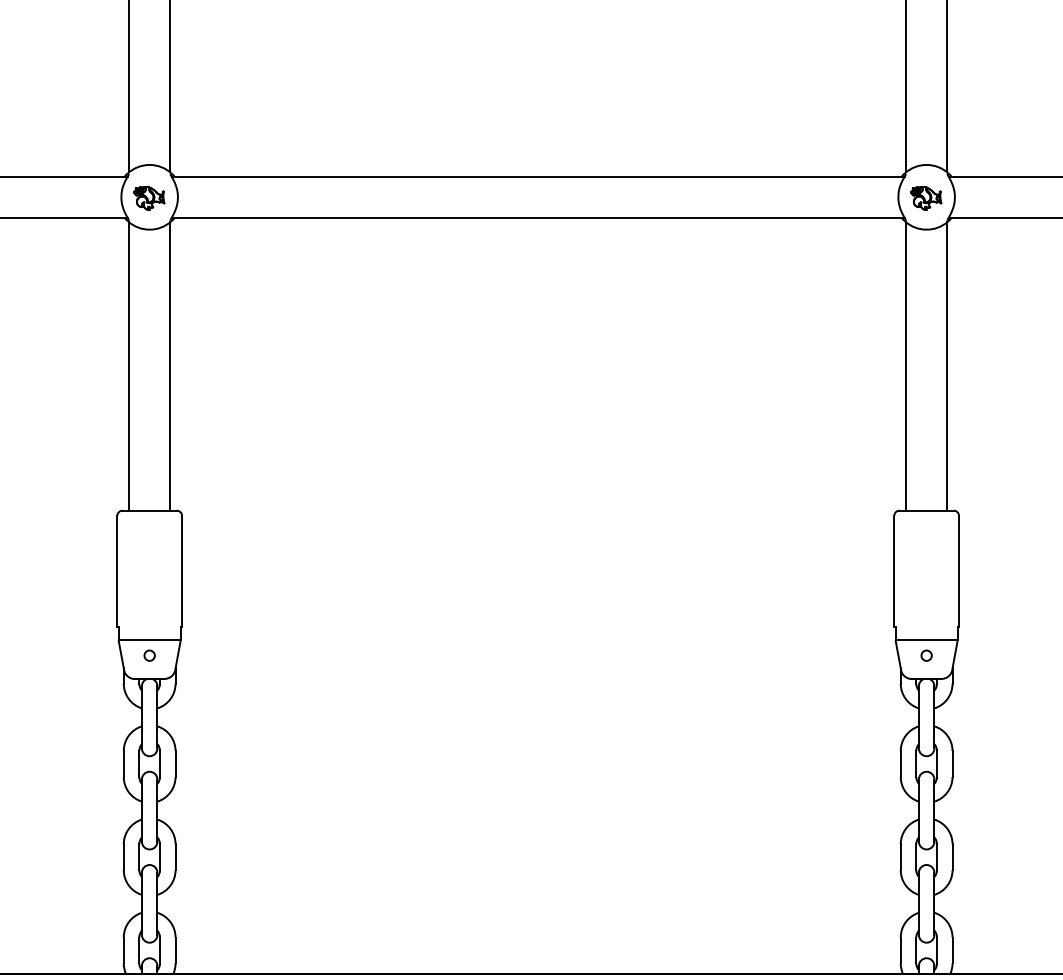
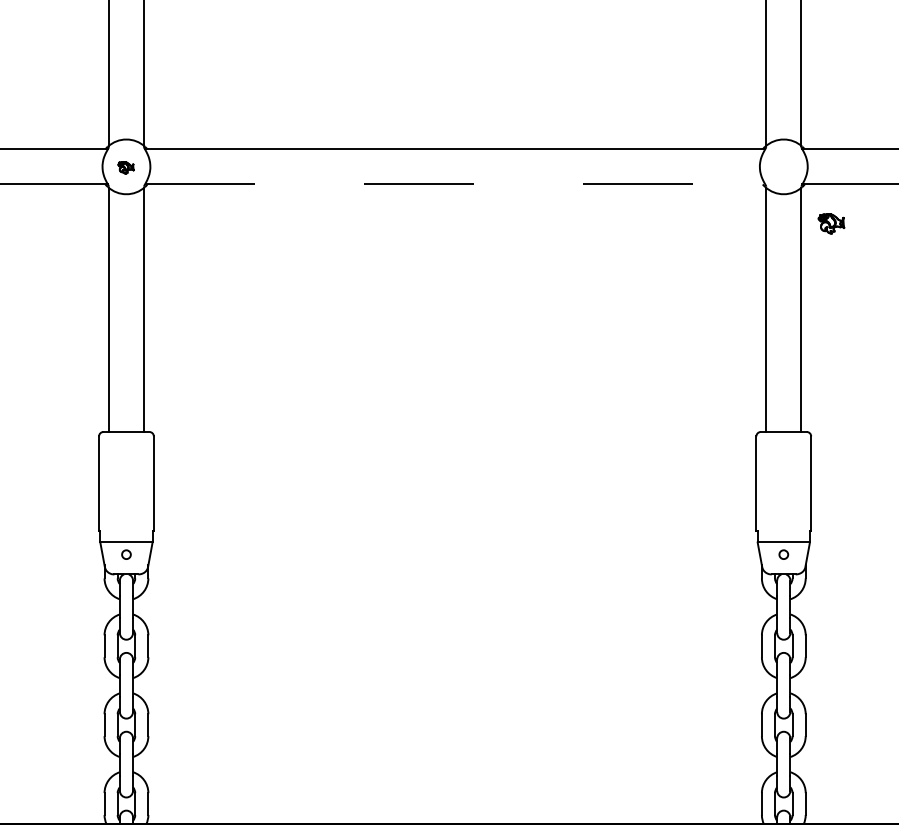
part: (148, 198) -> (125, 167), size x0.6
part: (926, 198) -> (831, 223), moved
line: (538, 218) -> (455, 184), solid -> dashed

